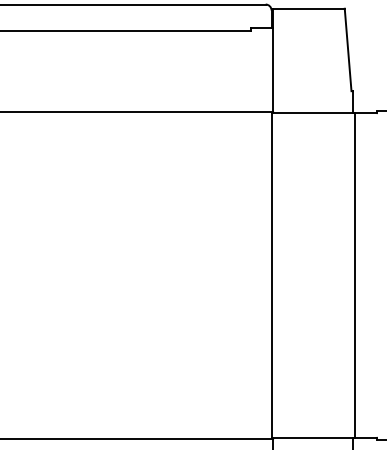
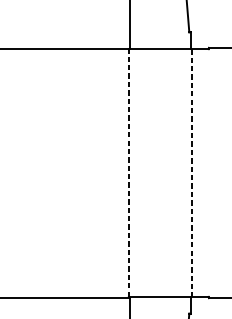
line: (272, 275) -> (129, 173), solid -> dashed
line: (354, 276) -> (191, 173), solid -> dashed

